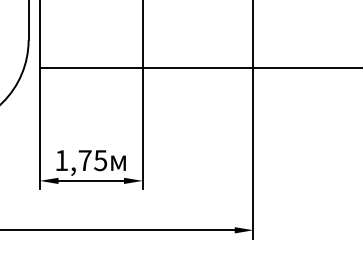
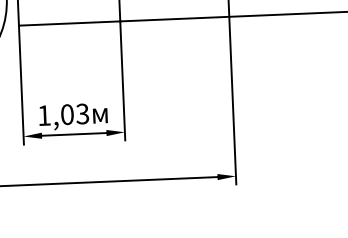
text: (92, 160) -> (74, 114), 1,75 -> 1,03

